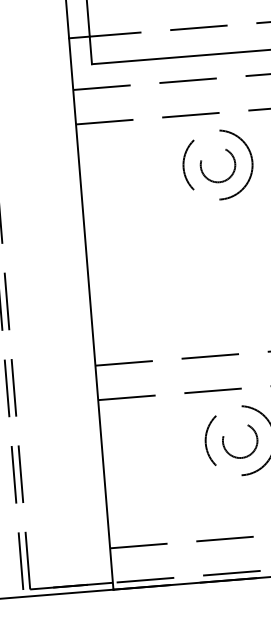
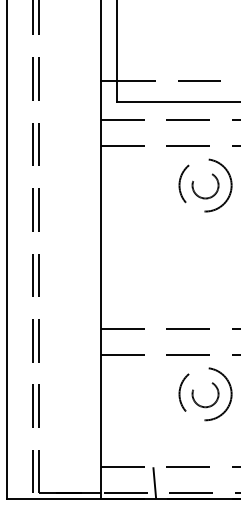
line: (182, 562) -> (154, 482), added

